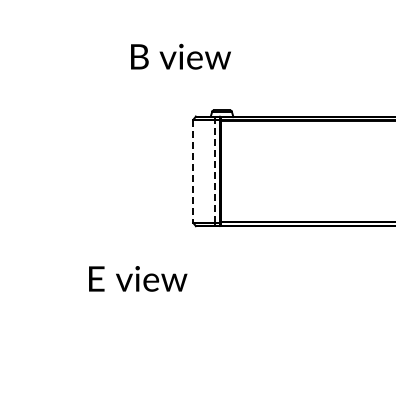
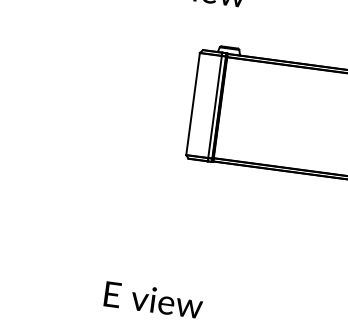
line: (215, 170) -> (215, 106), dashed -> solid
line: (193, 171) -> (193, 104), dashed -> solid
text: (138, 278) -> (154, 299), moved

